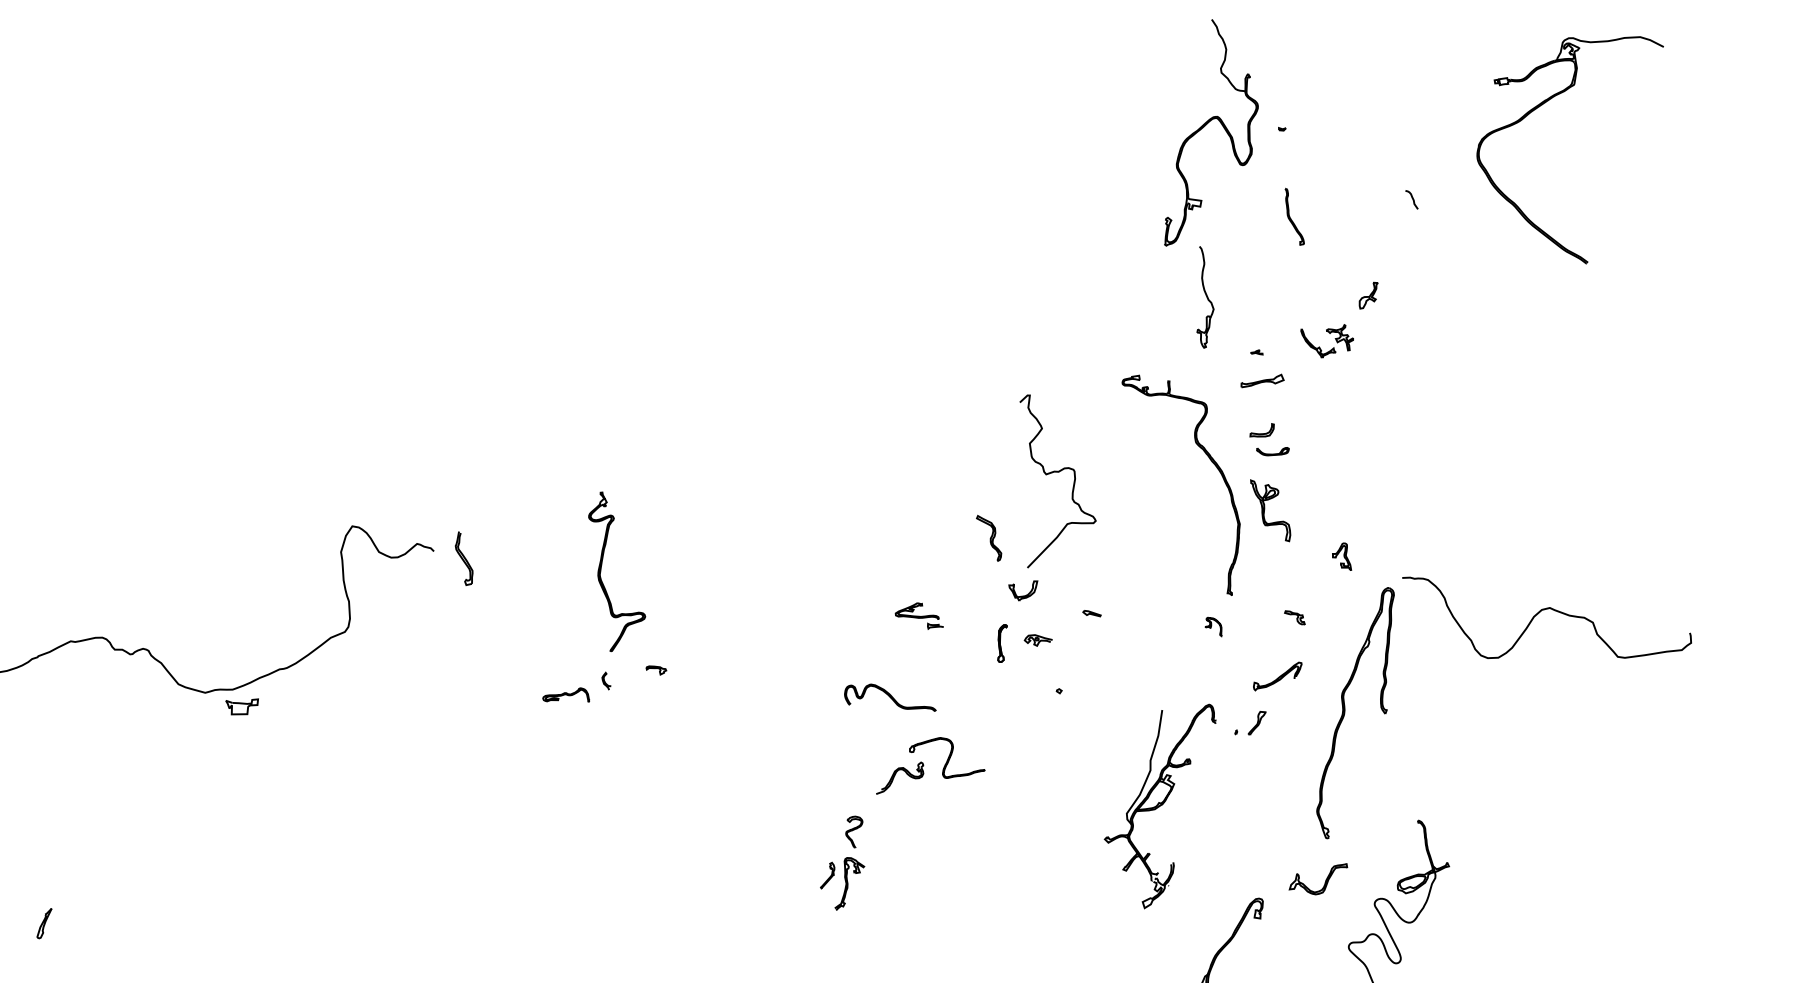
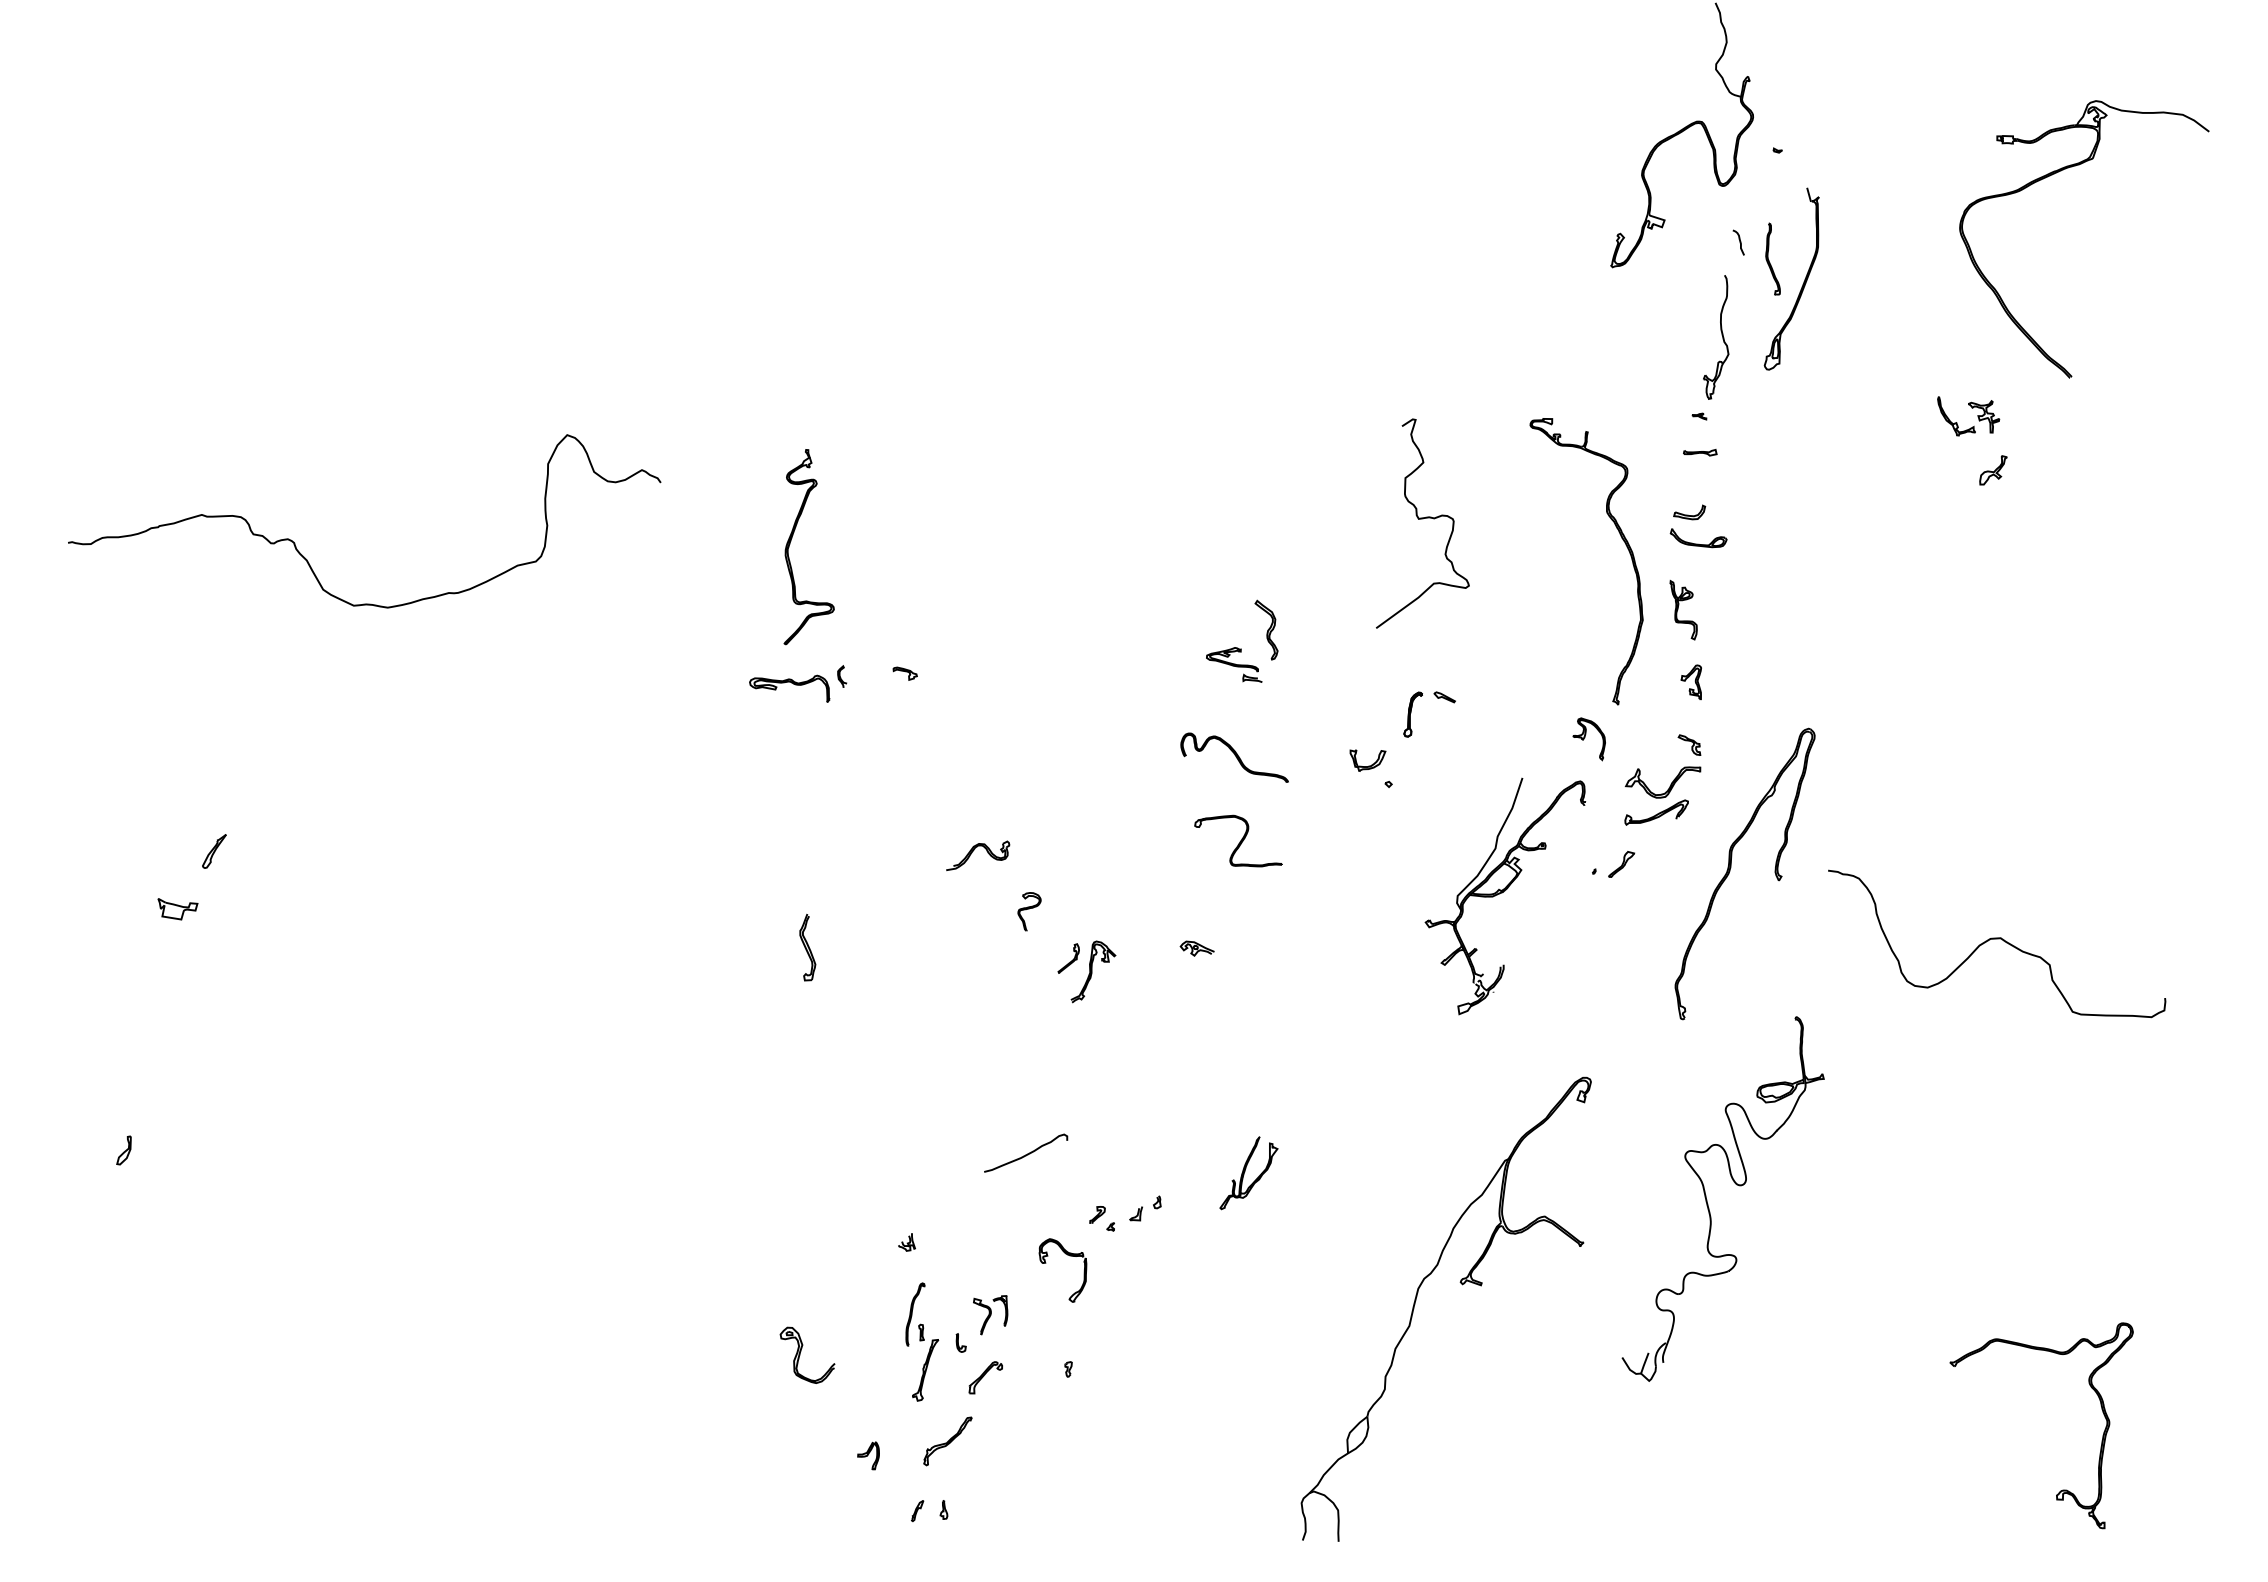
part: (1544, 103) -> (2052, 175), moved
curve: (1412, 199) -> (1739, 242), moved
part: (1321, 230) -> (1803, 281), added
curve: (1369, 295) -> (1994, 470), moved
part: (1201, 297) -> (1716, 337), moved
part: (1329, 333) -> (1971, 408), moved
part: (1262, 381) -> (1700, 452), size x0.62
part: (1273, 450) -> (1698, 538), size x1.43
part: (1270, 509) -> (1683, 609), size x0.71
curve: (990, 537) -> (1267, 629), moved
part: (463, 558) -> (807, 947), moved
part: (1340, 558) -> (1690, 682), moved
part: (601, 568) -> (791, 541), moved
part: (1024, 590) -> (1367, 760), moved
curve: (1547, 609) -> (1997, 939), moved
part: (1213, 627) -> (1588, 739), size x1.67
part: (1037, 639) -> (1196, 948), moved
part: (1002, 643) -> (1412, 714), moved
curve: (890, 697) -> (1235, 756), moved
part: (565, 698) -> (789, 688), size x1.43
part: (242, 706) -> (177, 909), moved
part: (894, 776) -> (972, 853), moved
part: (1165, 807) -> (1505, 896), moved
part: (854, 831) -> (1029, 911), moved
part: (1324, 883) -> (1669, 786), moved
part: (44, 923) -> (214, 851), moved

